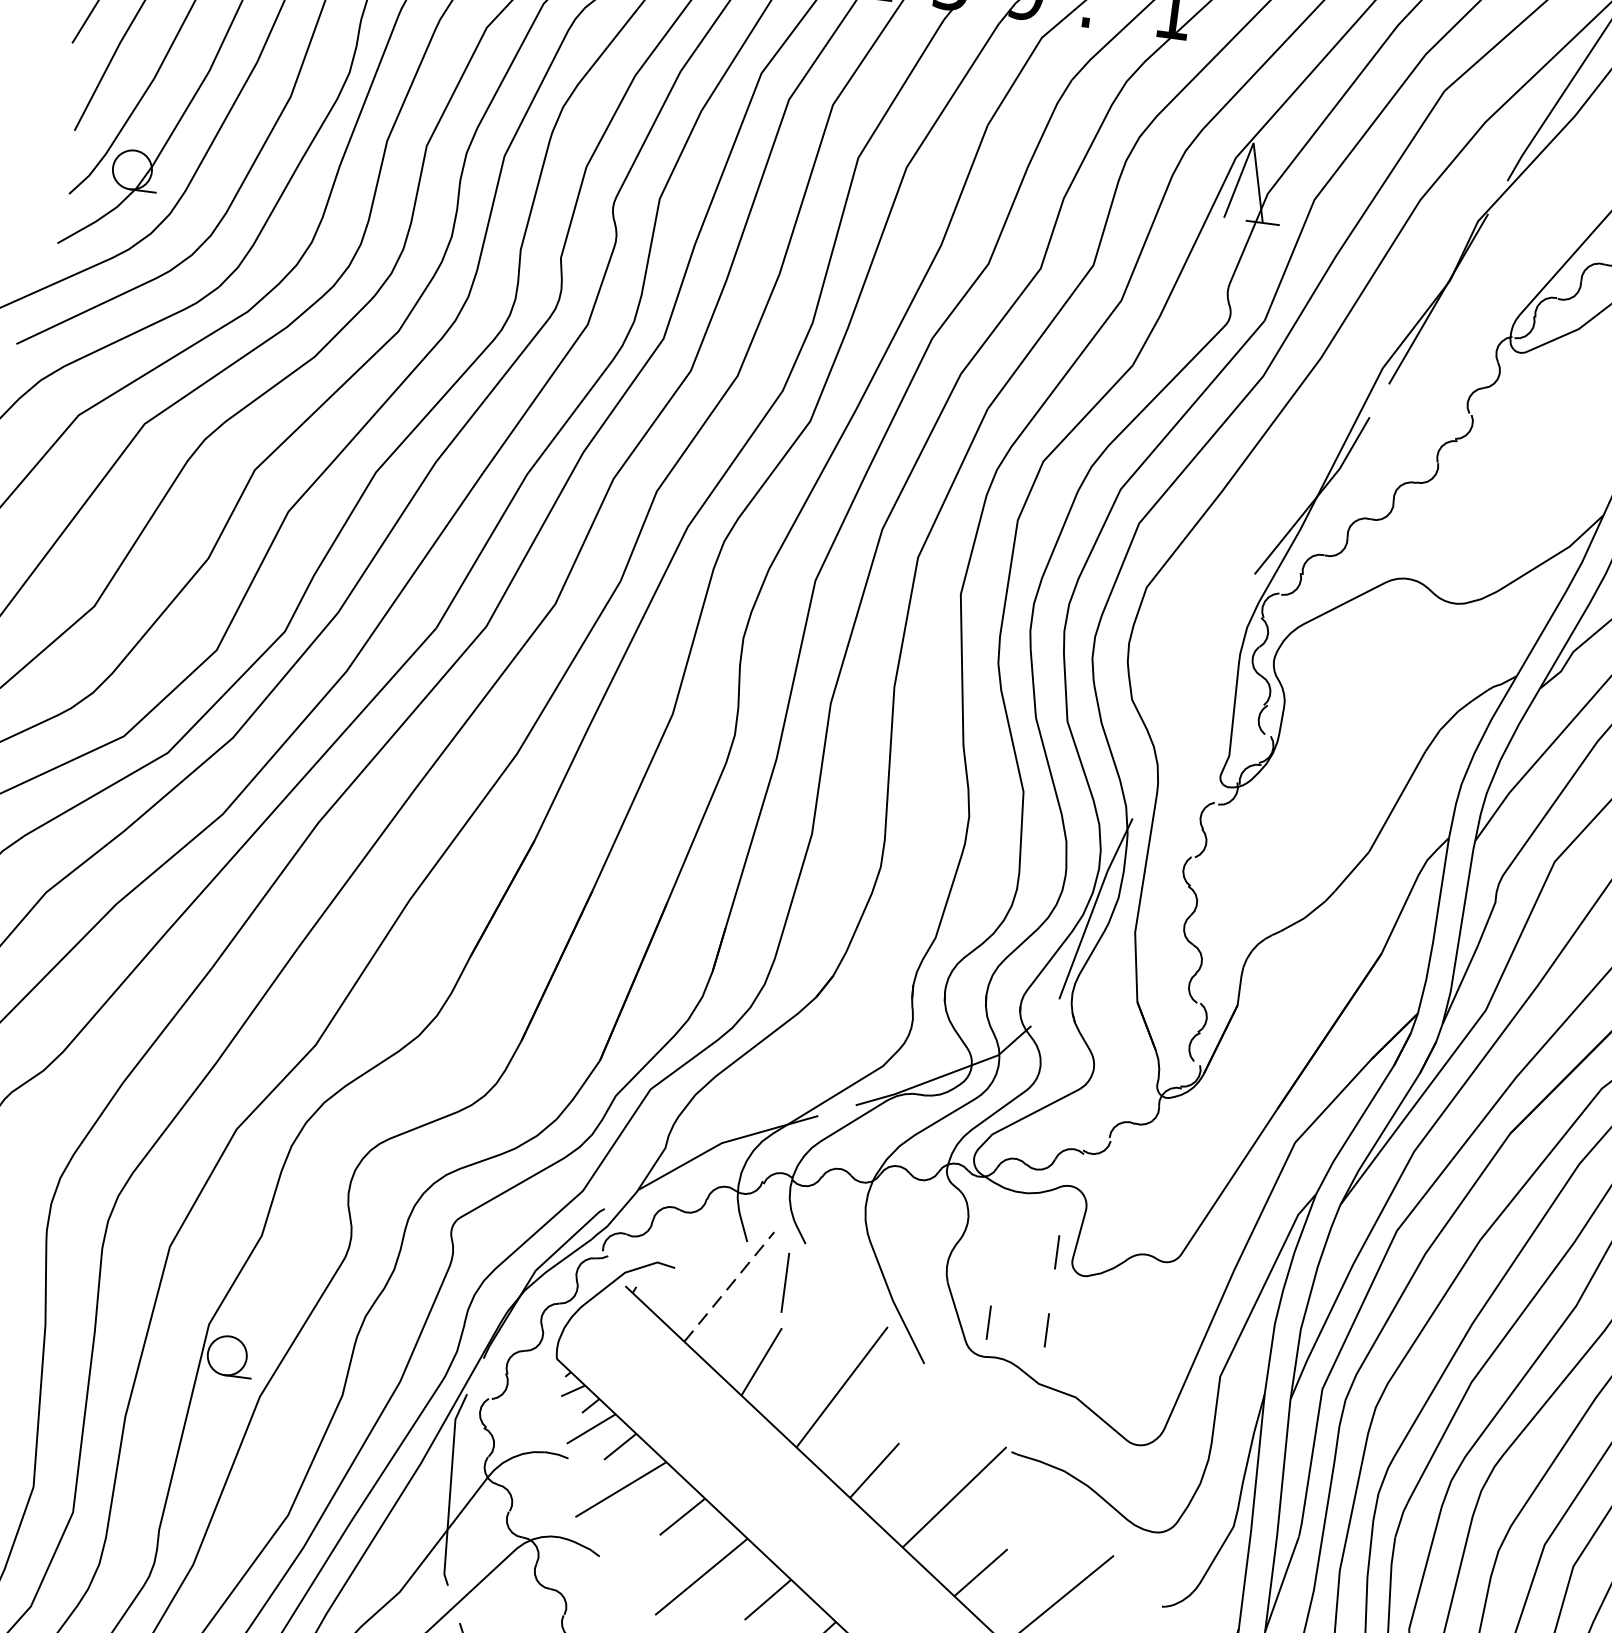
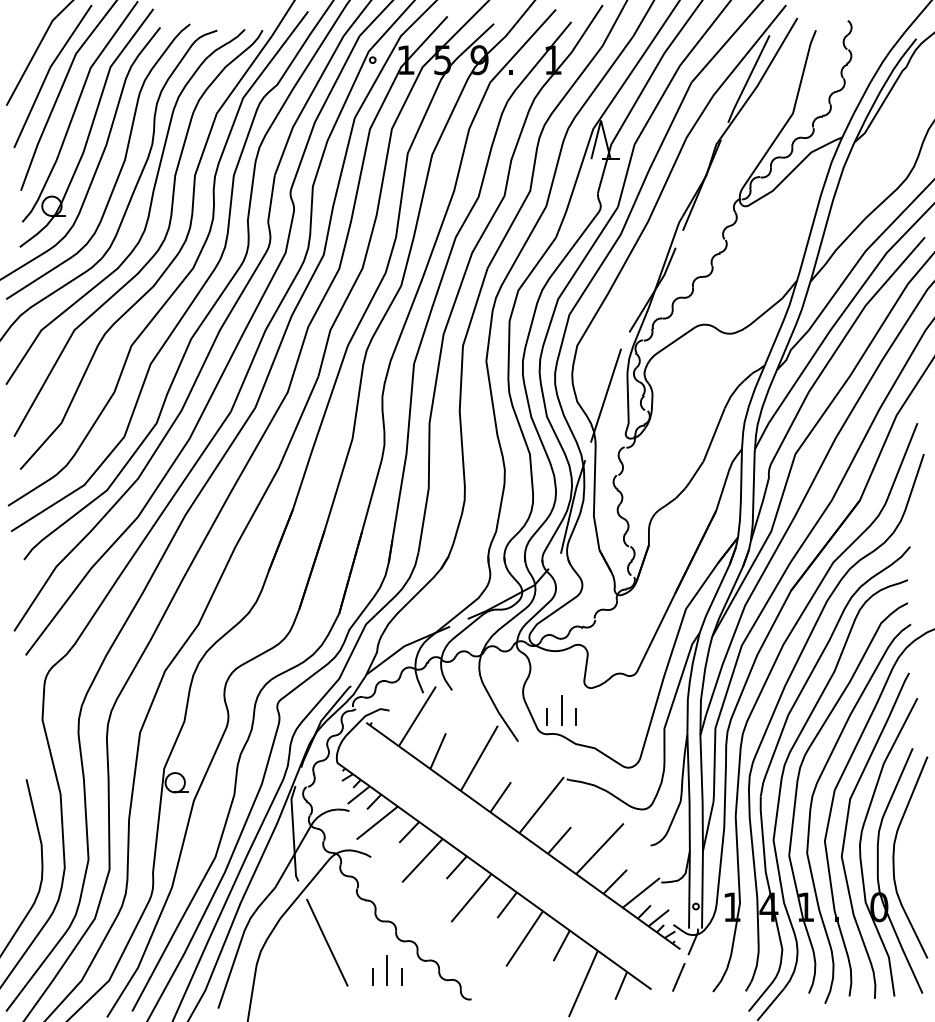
line: (1190, 694) -> (605, 395), added
line: (1055, 1250) -> (575, 677), removed
line: (785, 1282) -> (561, 710), moved
line: (729, 1285) -> (417, 715), dashed -> solid

